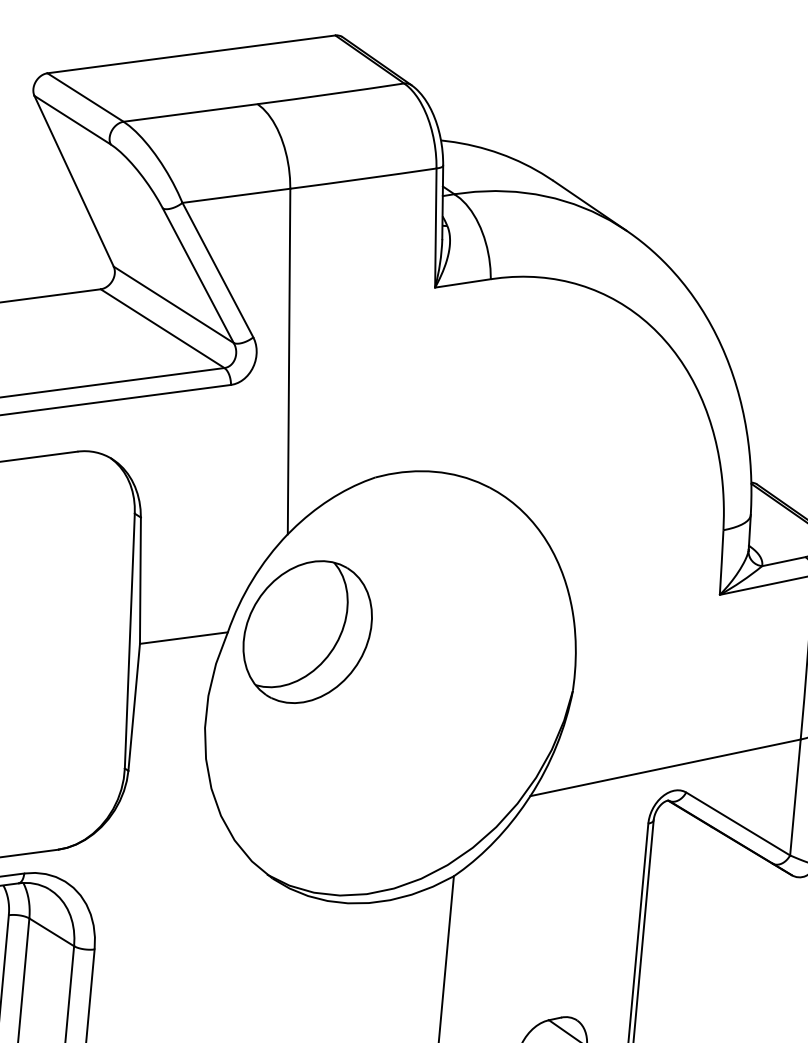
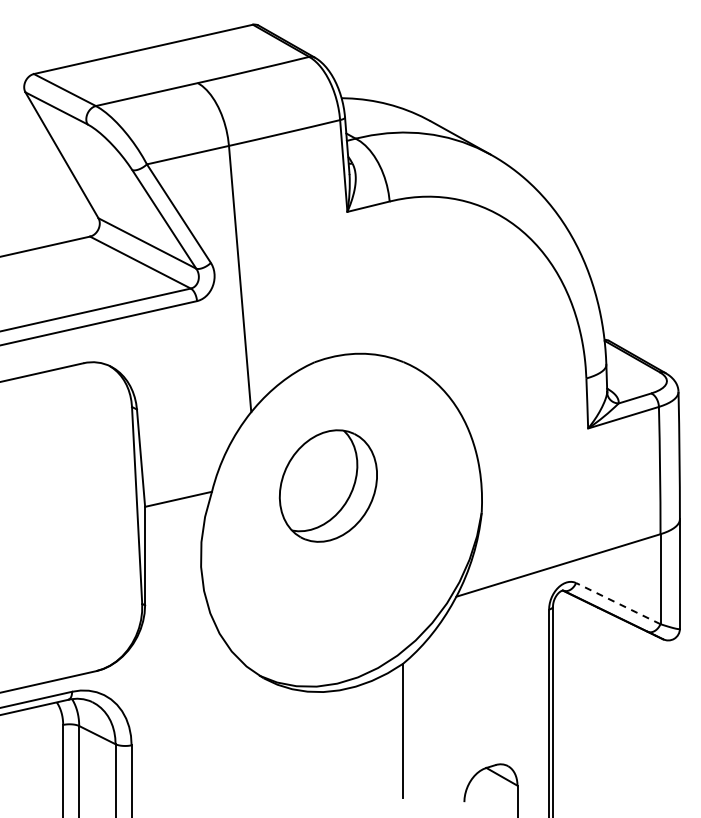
part: (306, 631) -> (327, 485), moved
line: (738, 823) -> (618, 603), solid -> dashed

